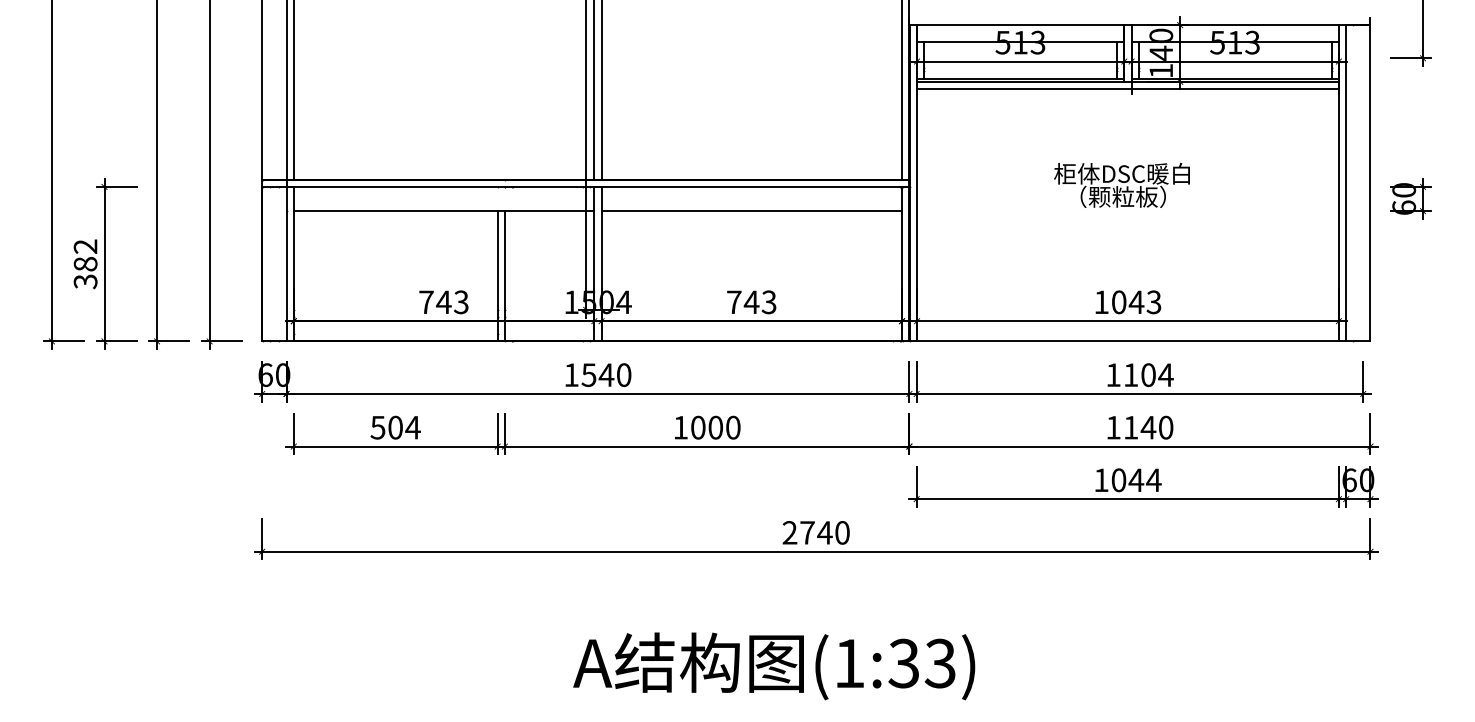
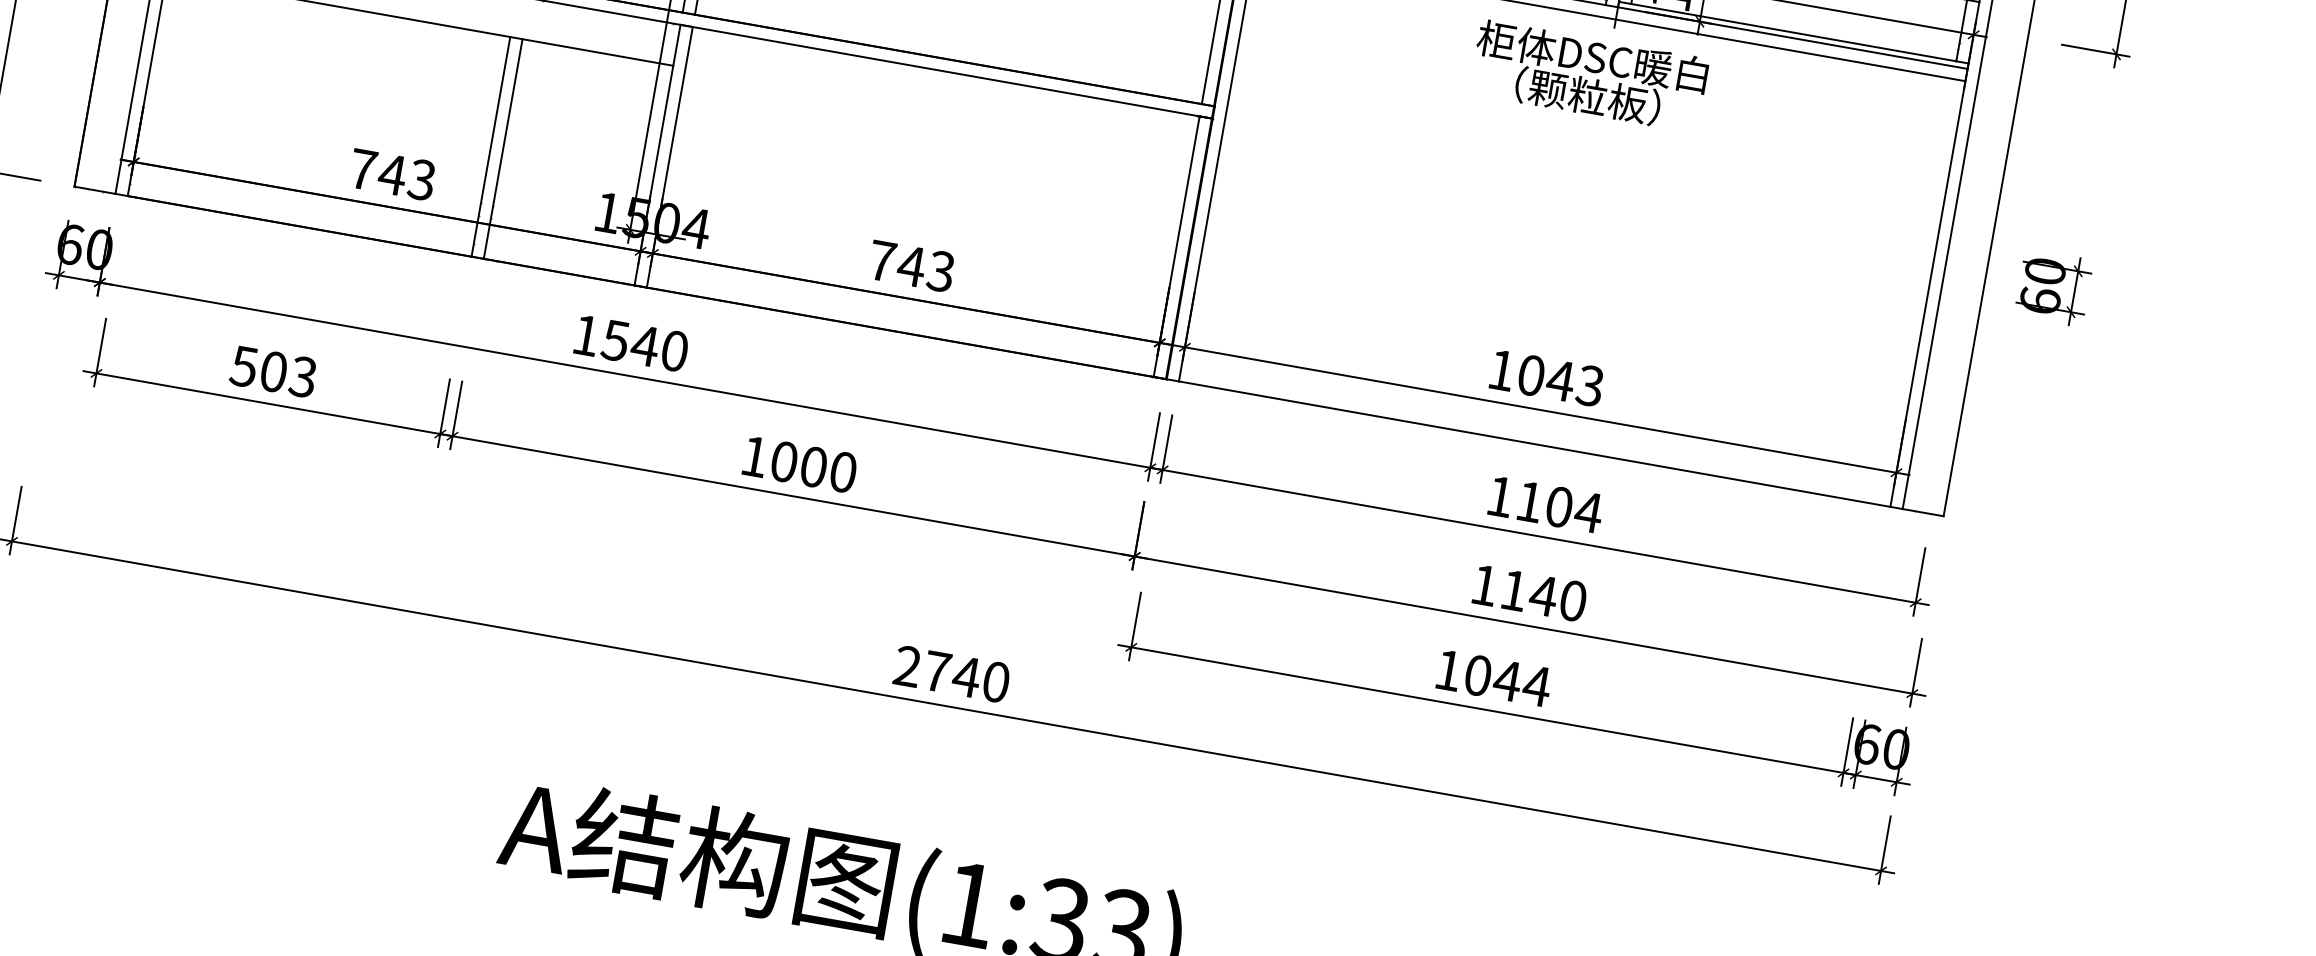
text: (1121, 185) -> (1588, 76), moved
line: (751, 211) -> (938, 113), removed
text: (412, 427) -> (302, 376), 504 -> 503

